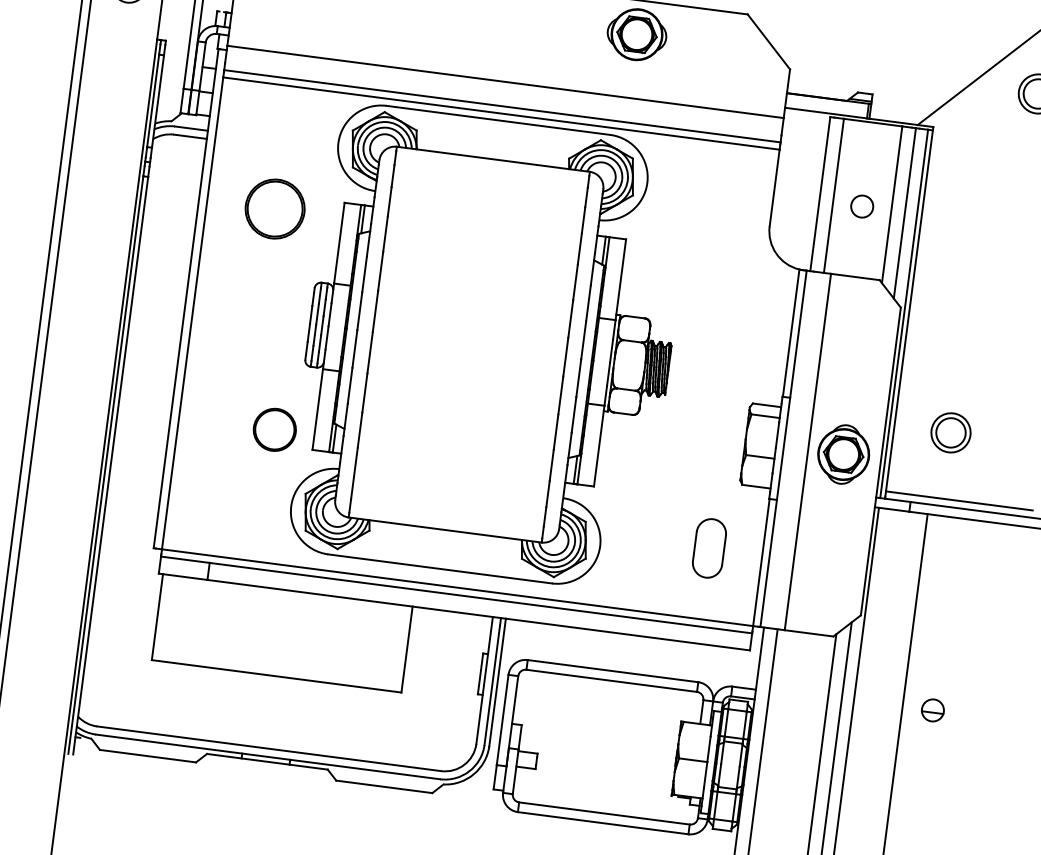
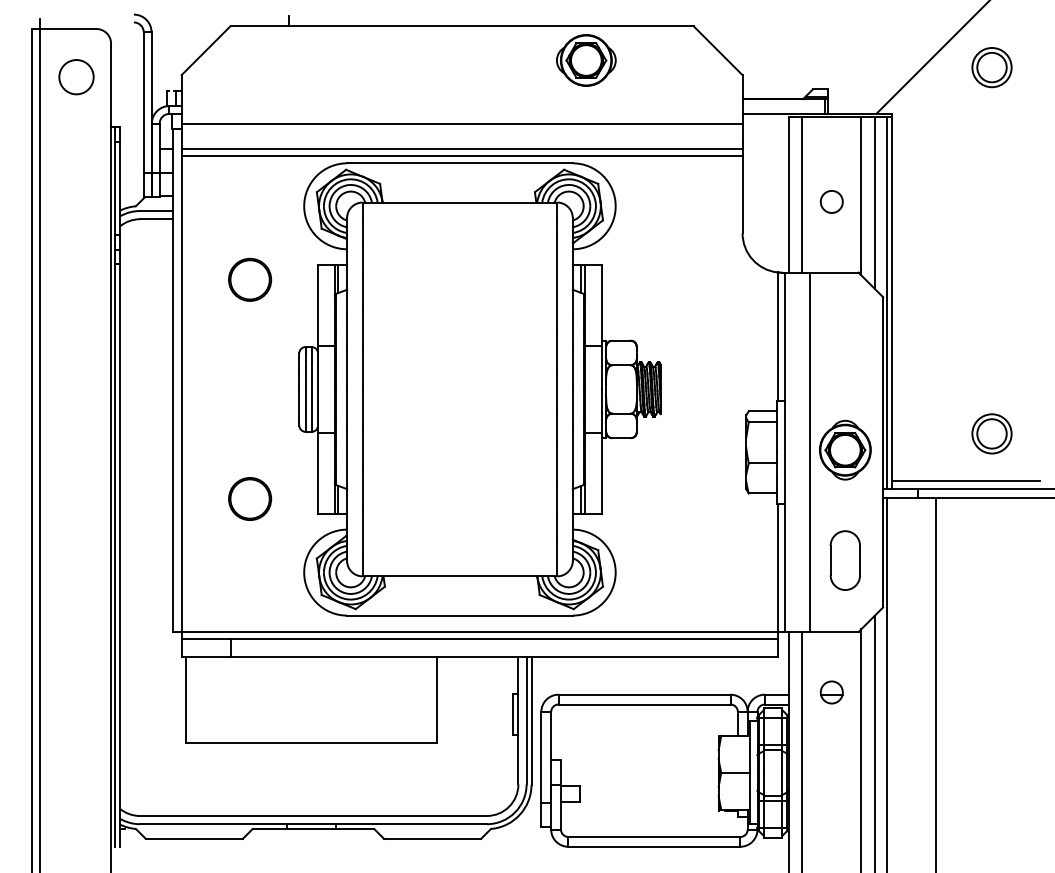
part: (275, 208) -> (250, 279), size x0.71
part: (275, 429) -> (250, 498), moved
part: (950, 432) -> (991, 433), moved
part: (708, 548) -> (844, 560), moved
part: (932, 710) -> (831, 692), moved

